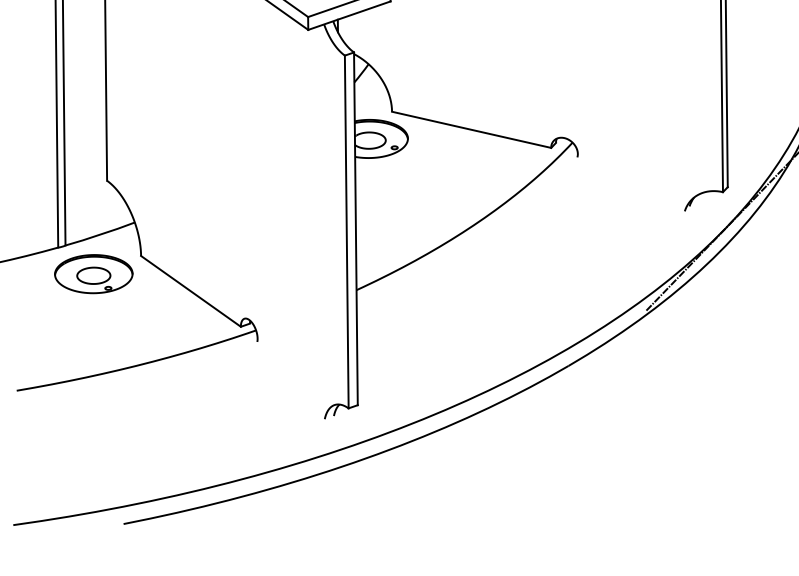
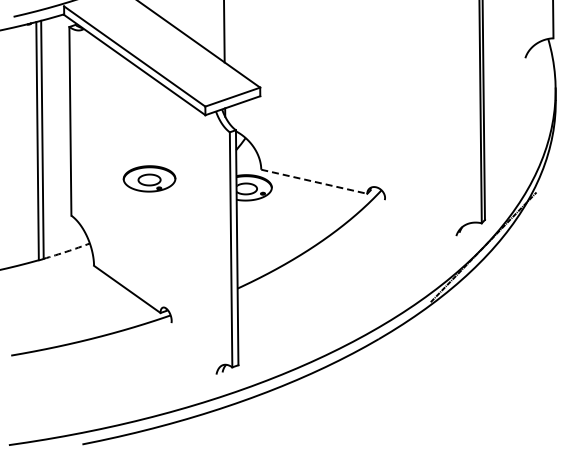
line: (471, 129) -> (314, 181), solid -> dashed
arc: (99, 234) -> (66, 251), solid -> dashed
part: (93, 273) -> (149, 178), moved

